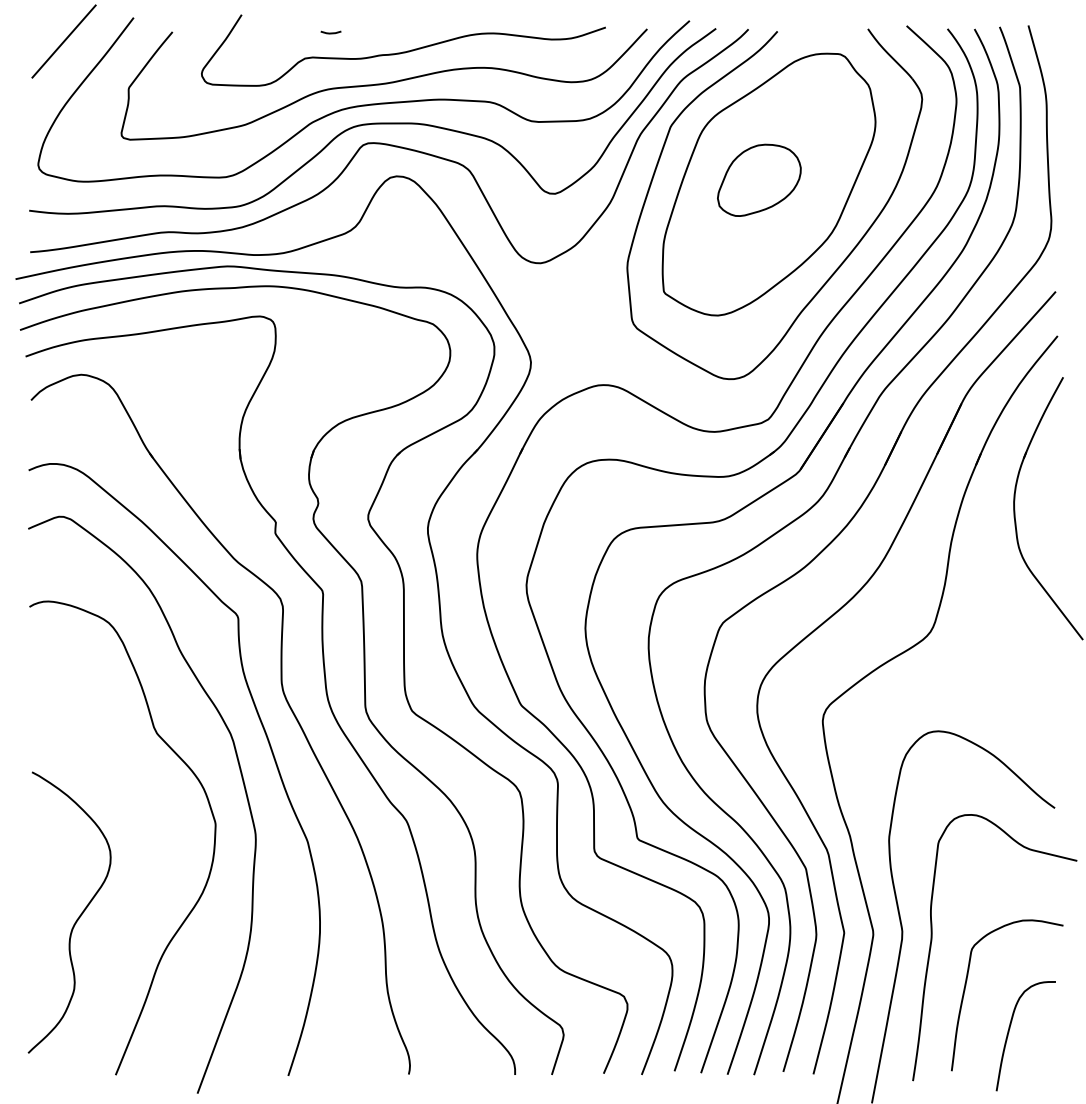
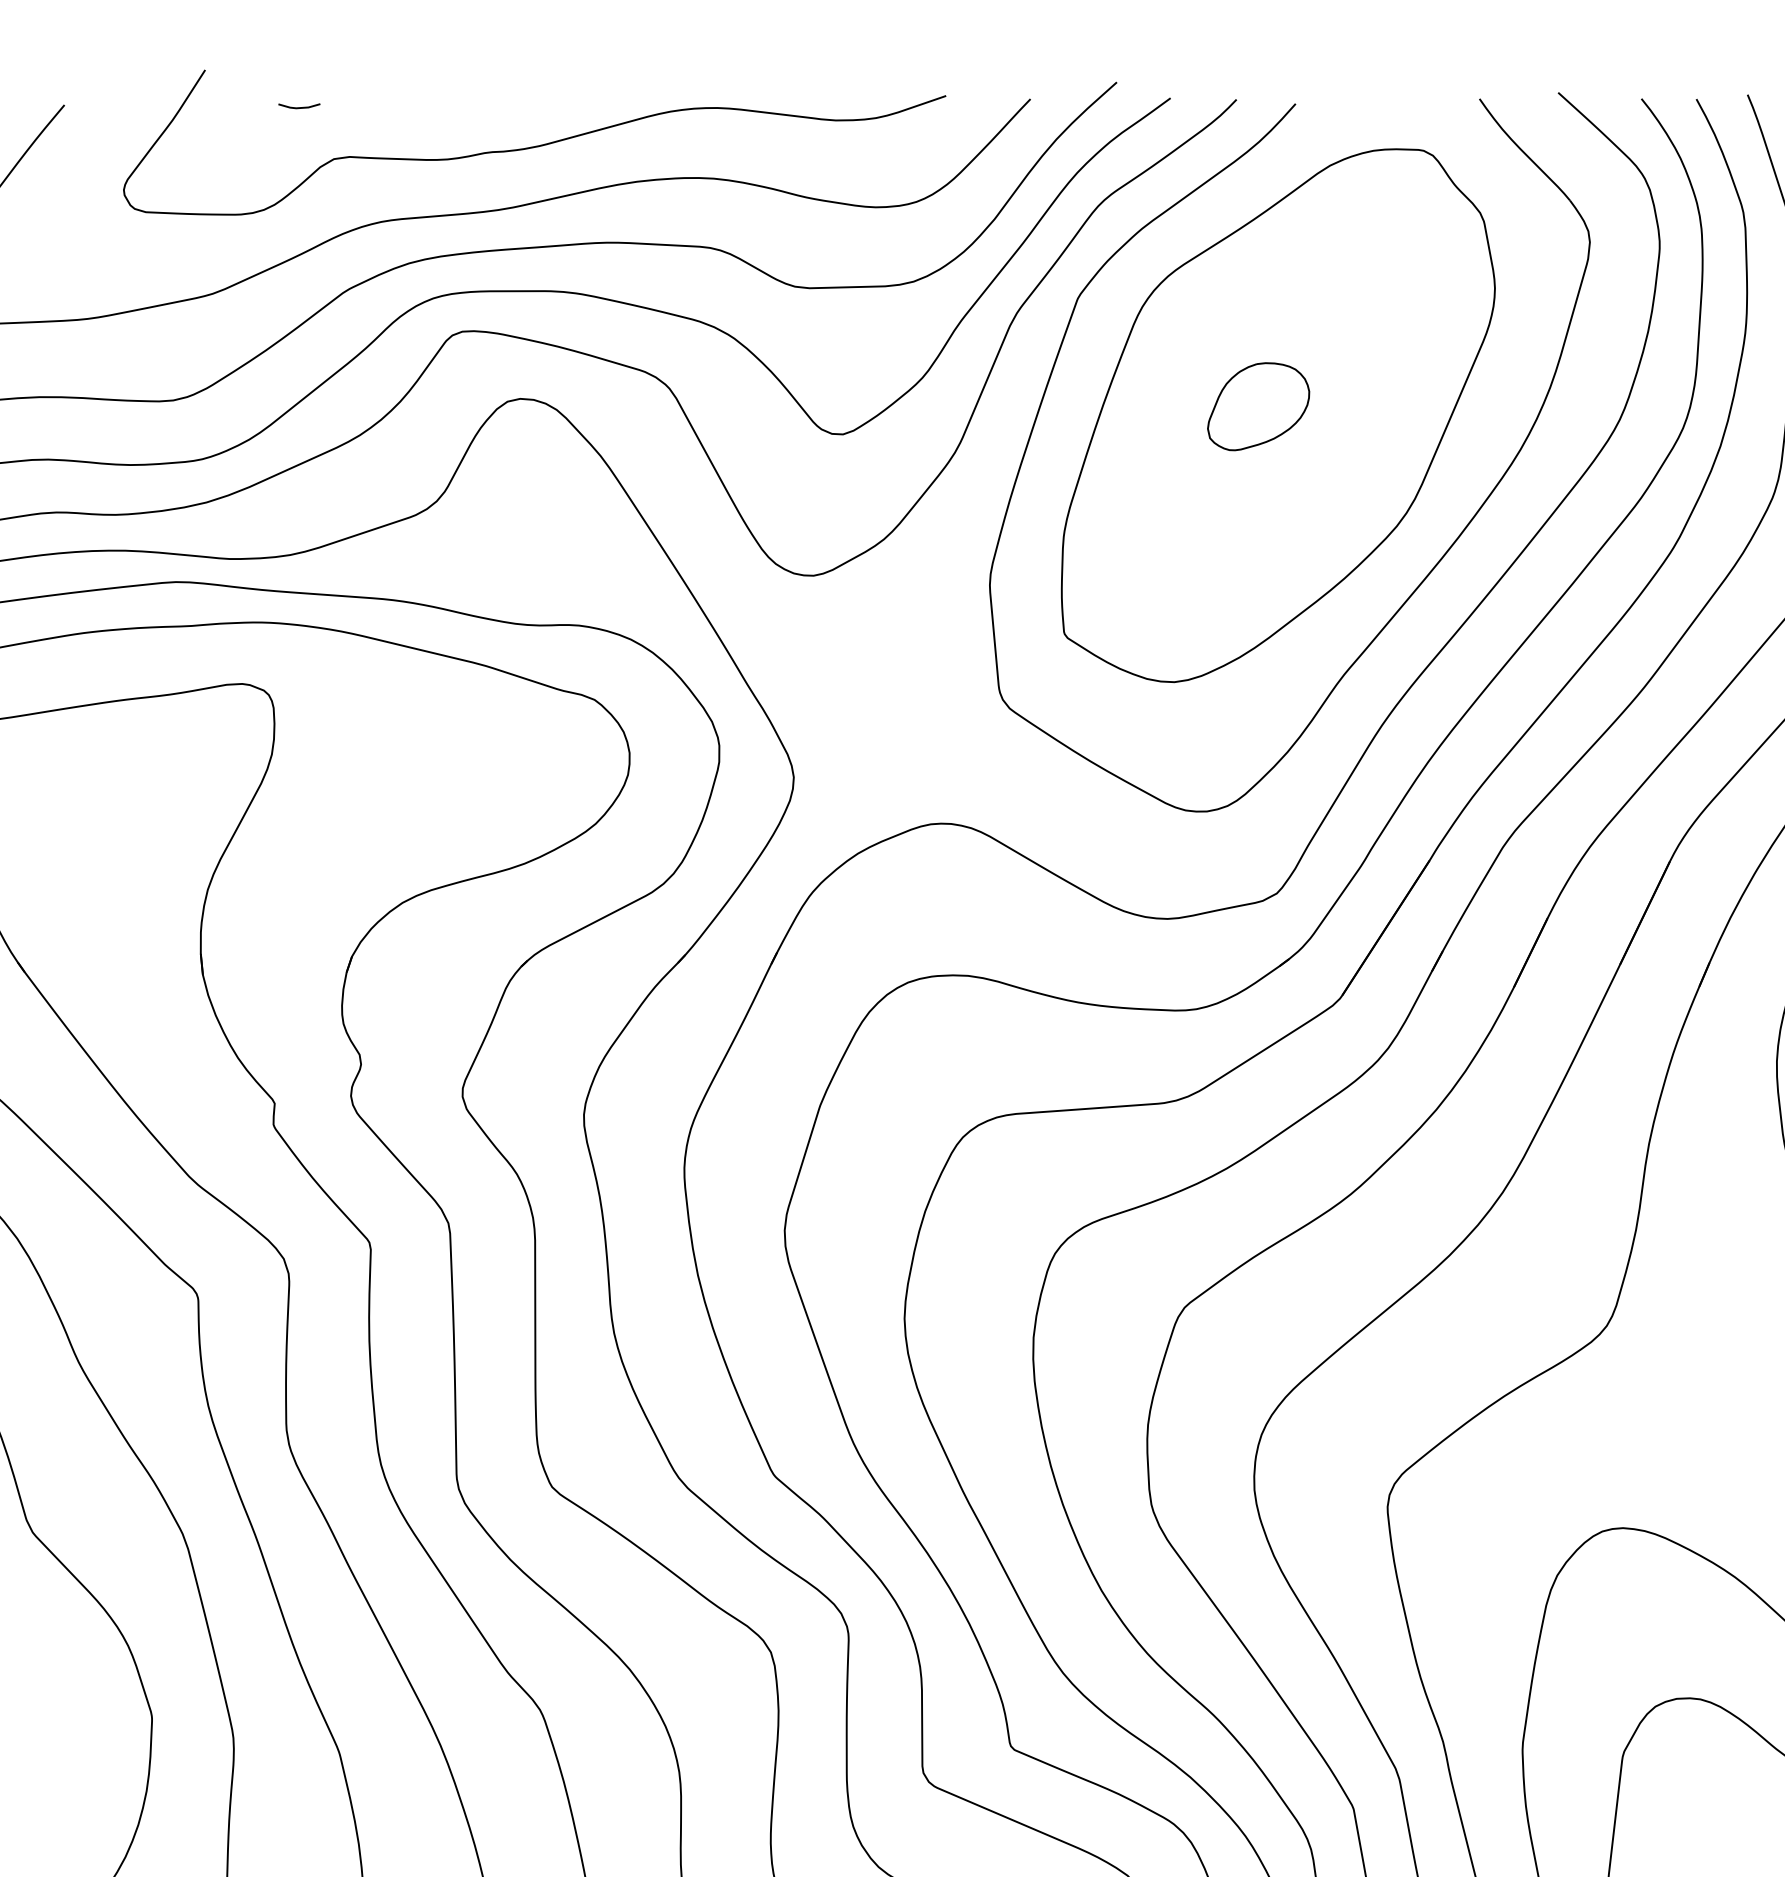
line: (330, 32) -> (298, 106), moved
part: (759, 179) -> (1258, 405), size x0.6

